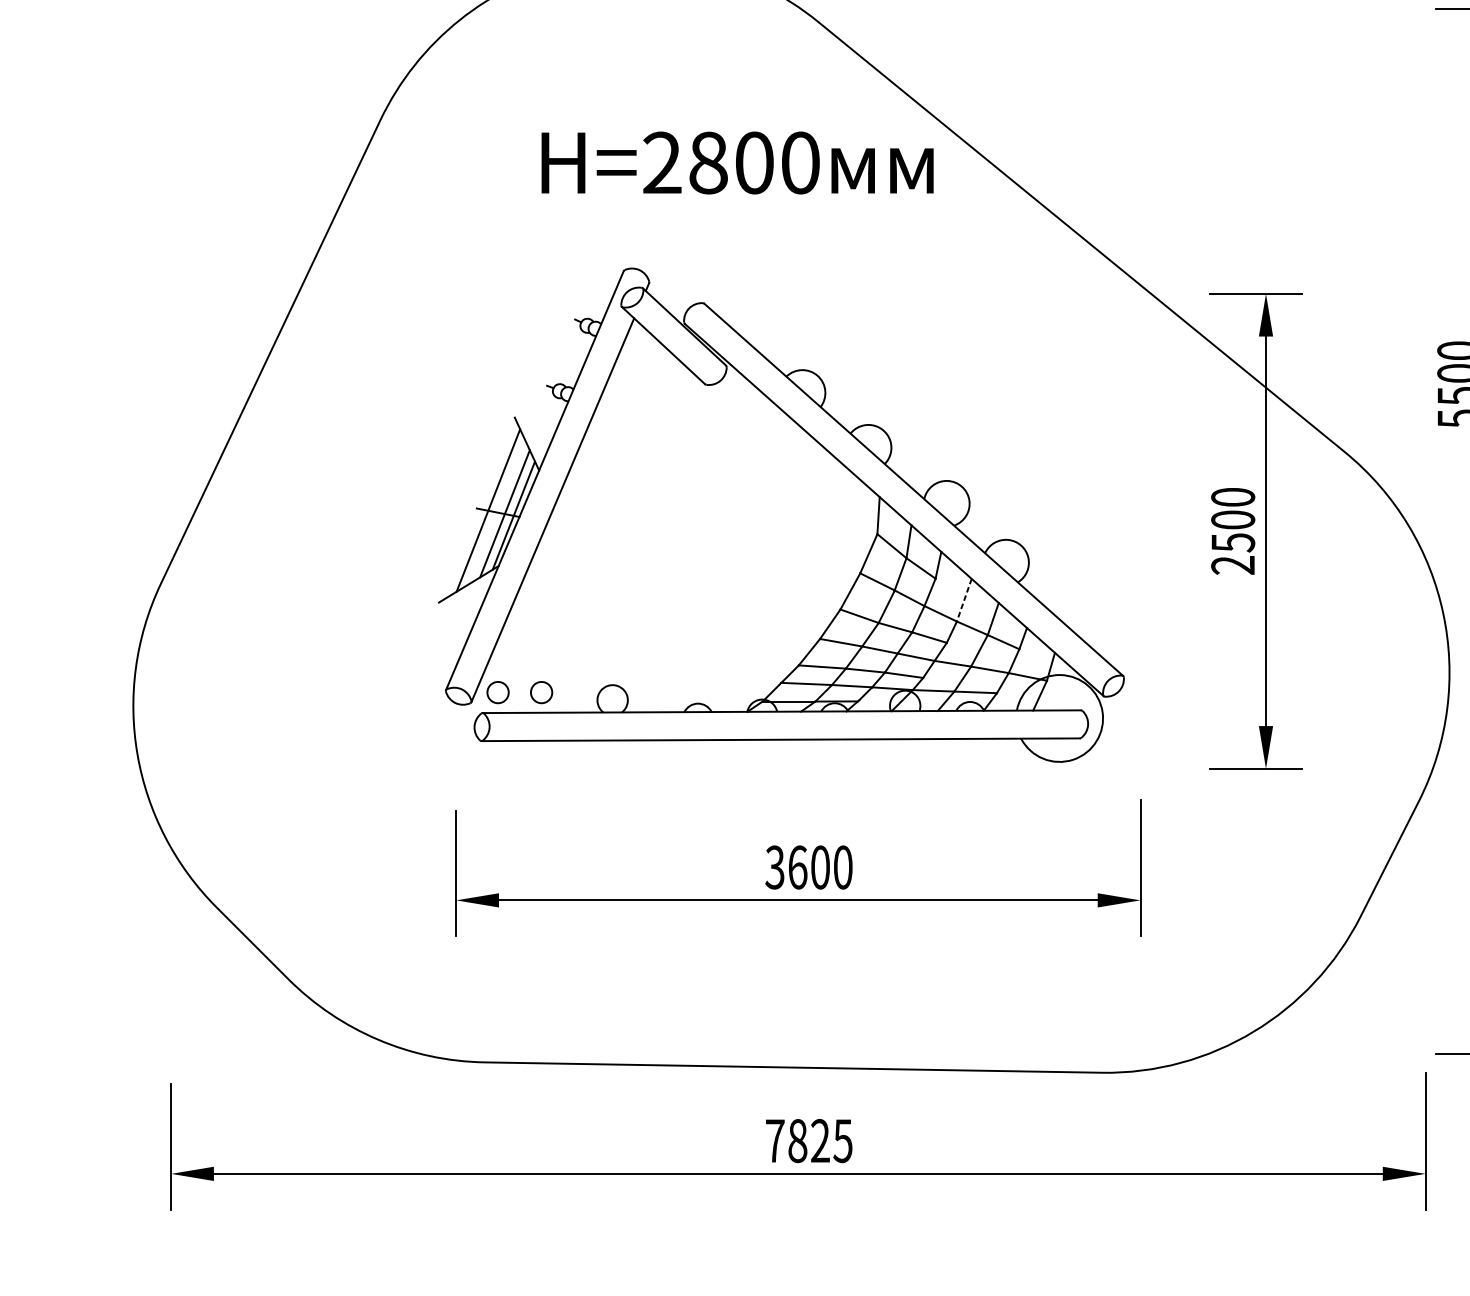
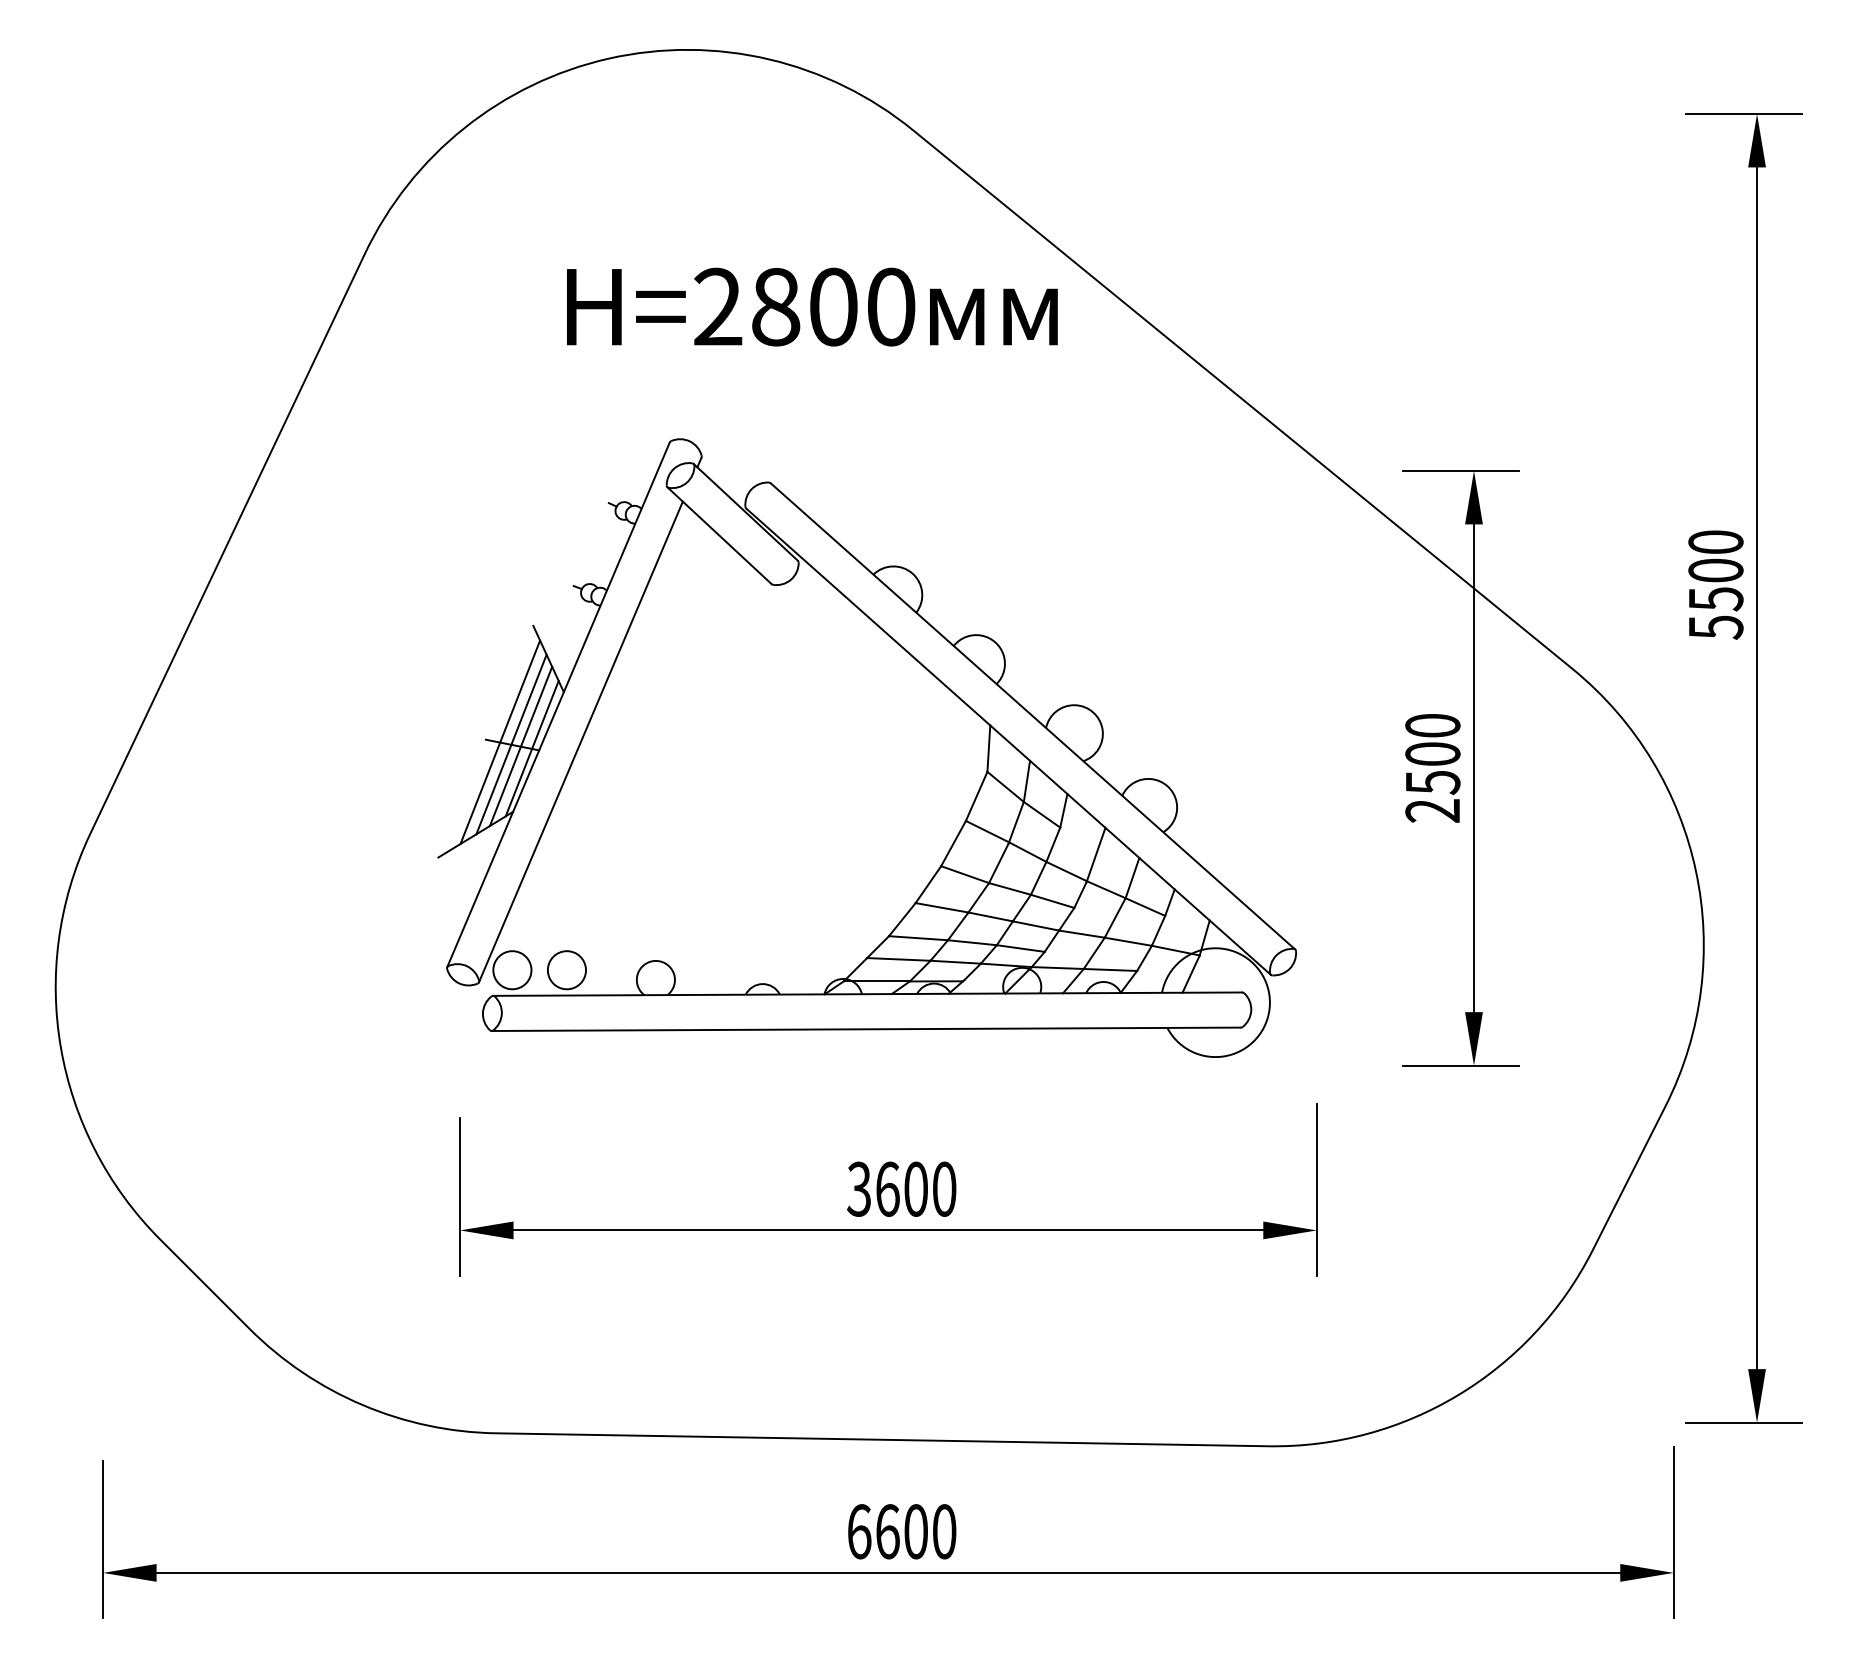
line: (497, 512) -> (511, 744), added
line: (964, 600) -> (1096, 854), dashed -> solid
circle: (498, 692) -> (512, 970), size x1.43
circle: (541, 692) -> (566, 970), size x1.43
text: (808, 1140) -> (901, 1531), 7825 -> 6600

